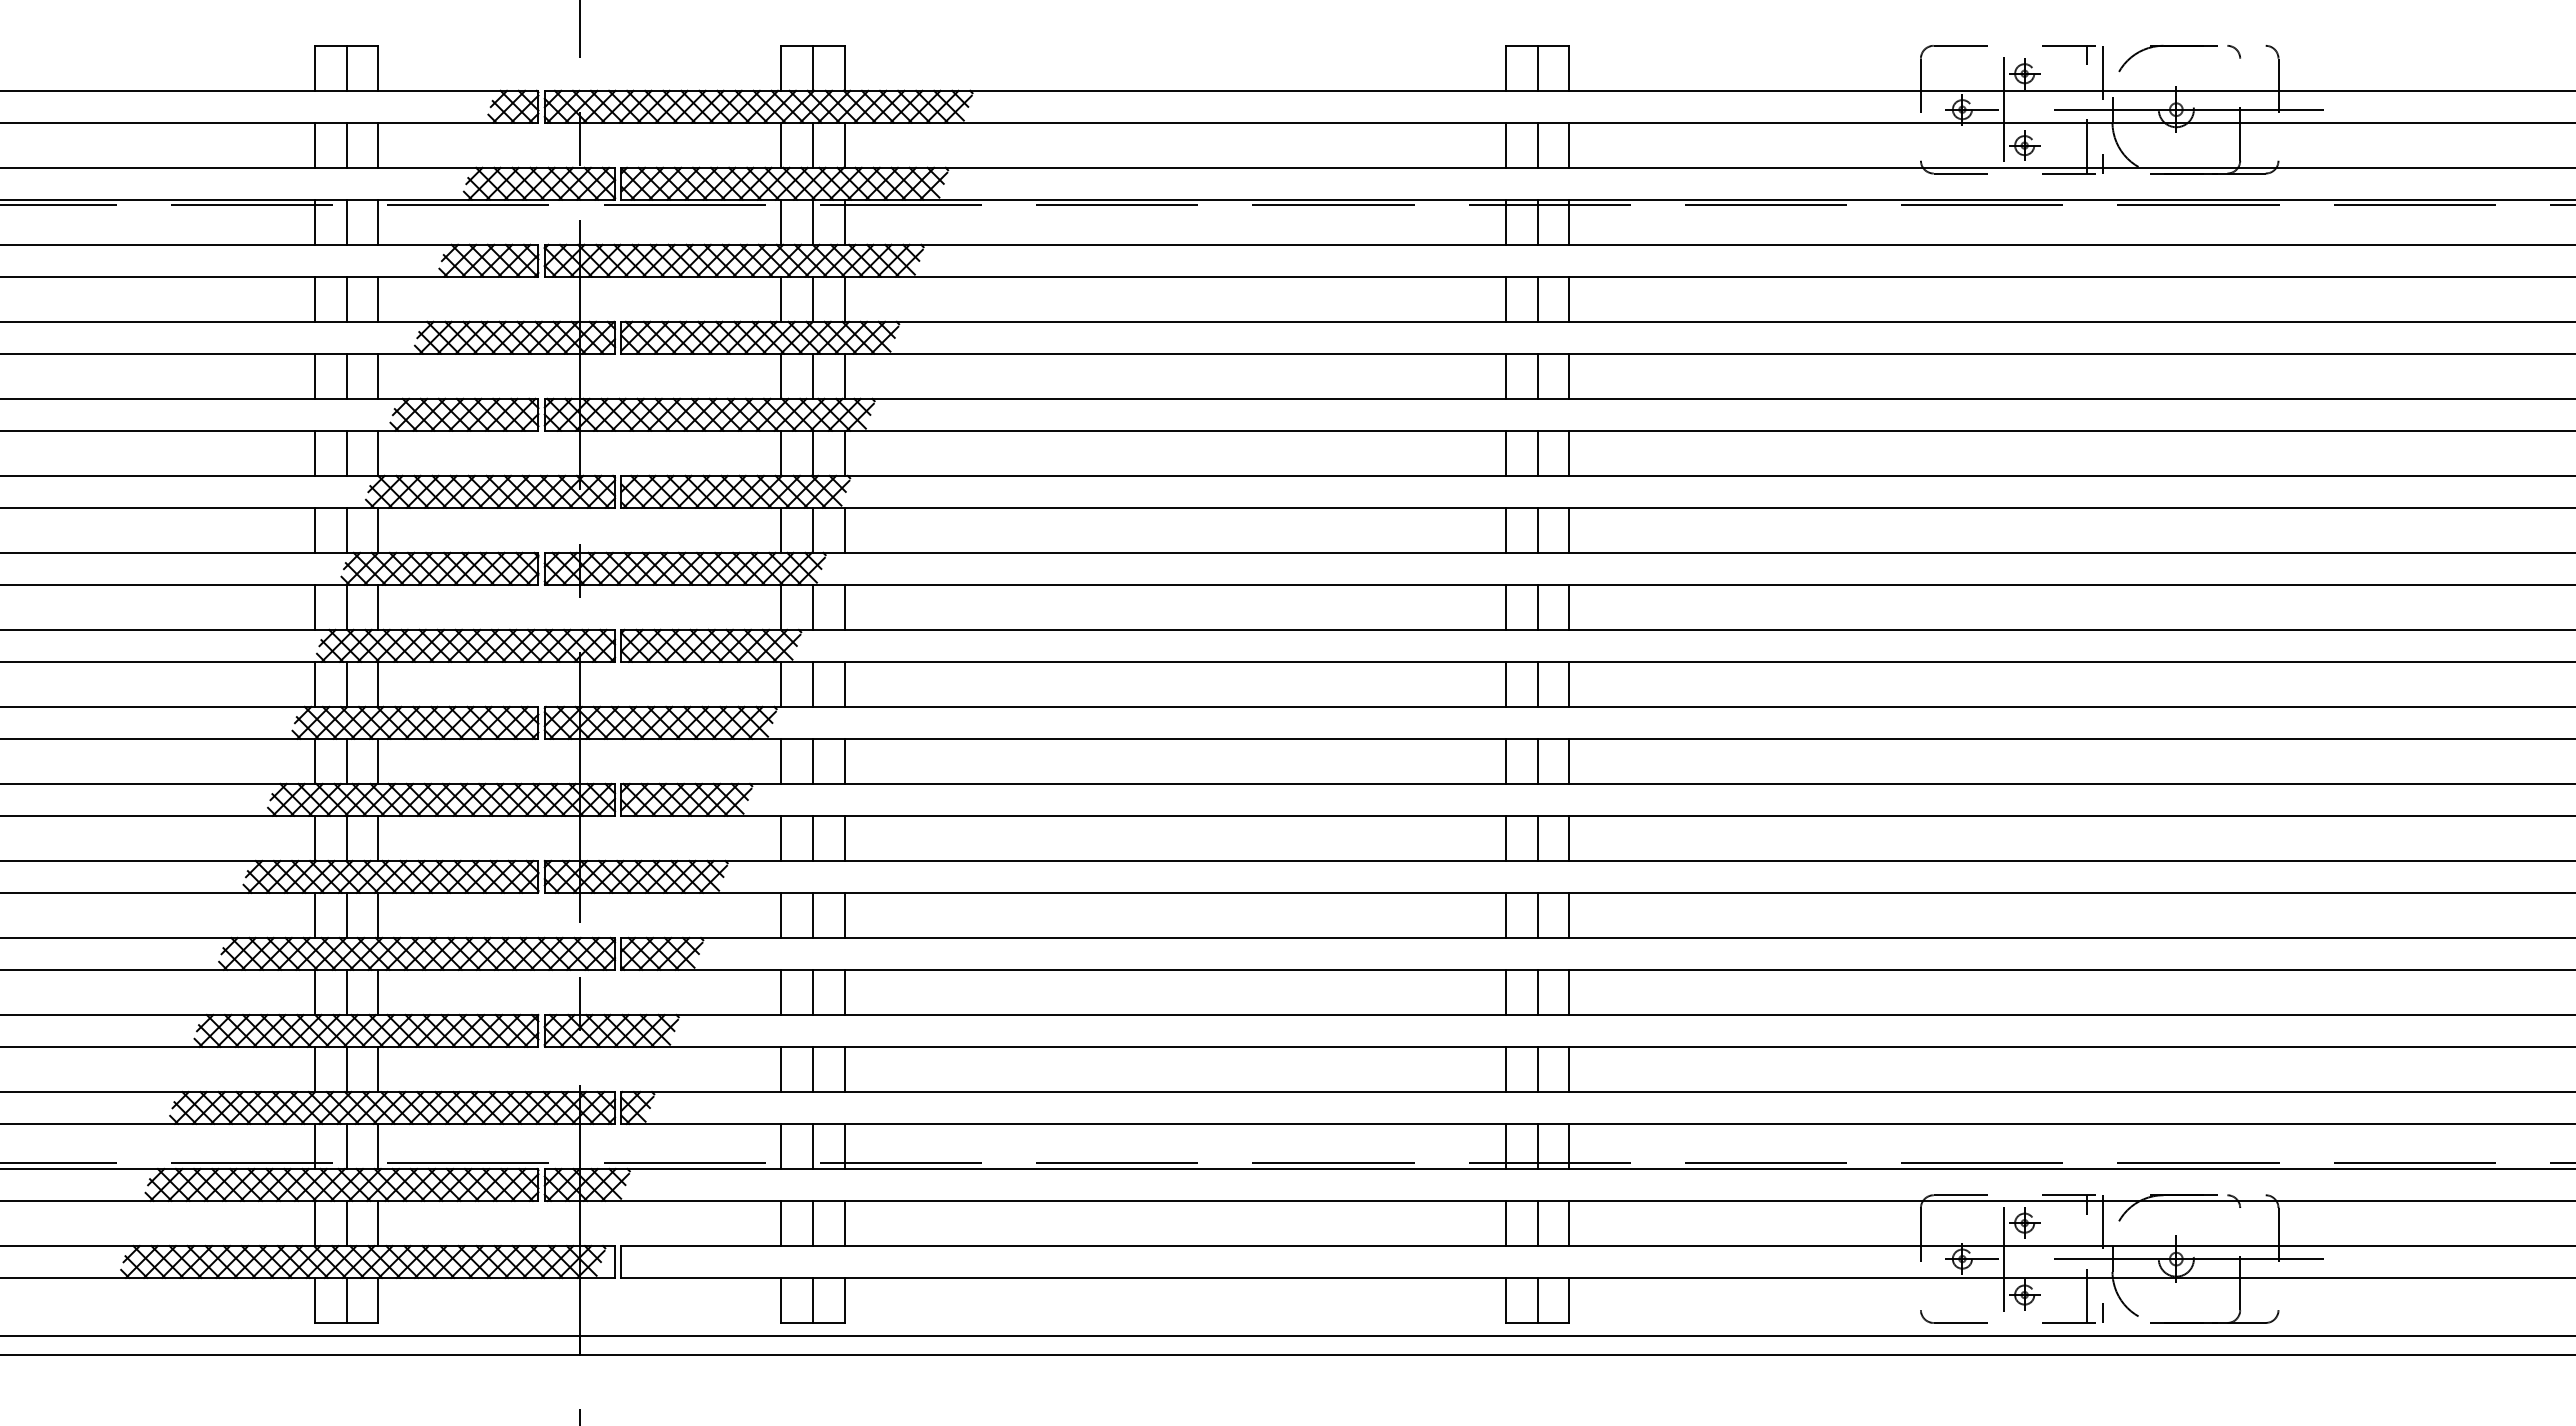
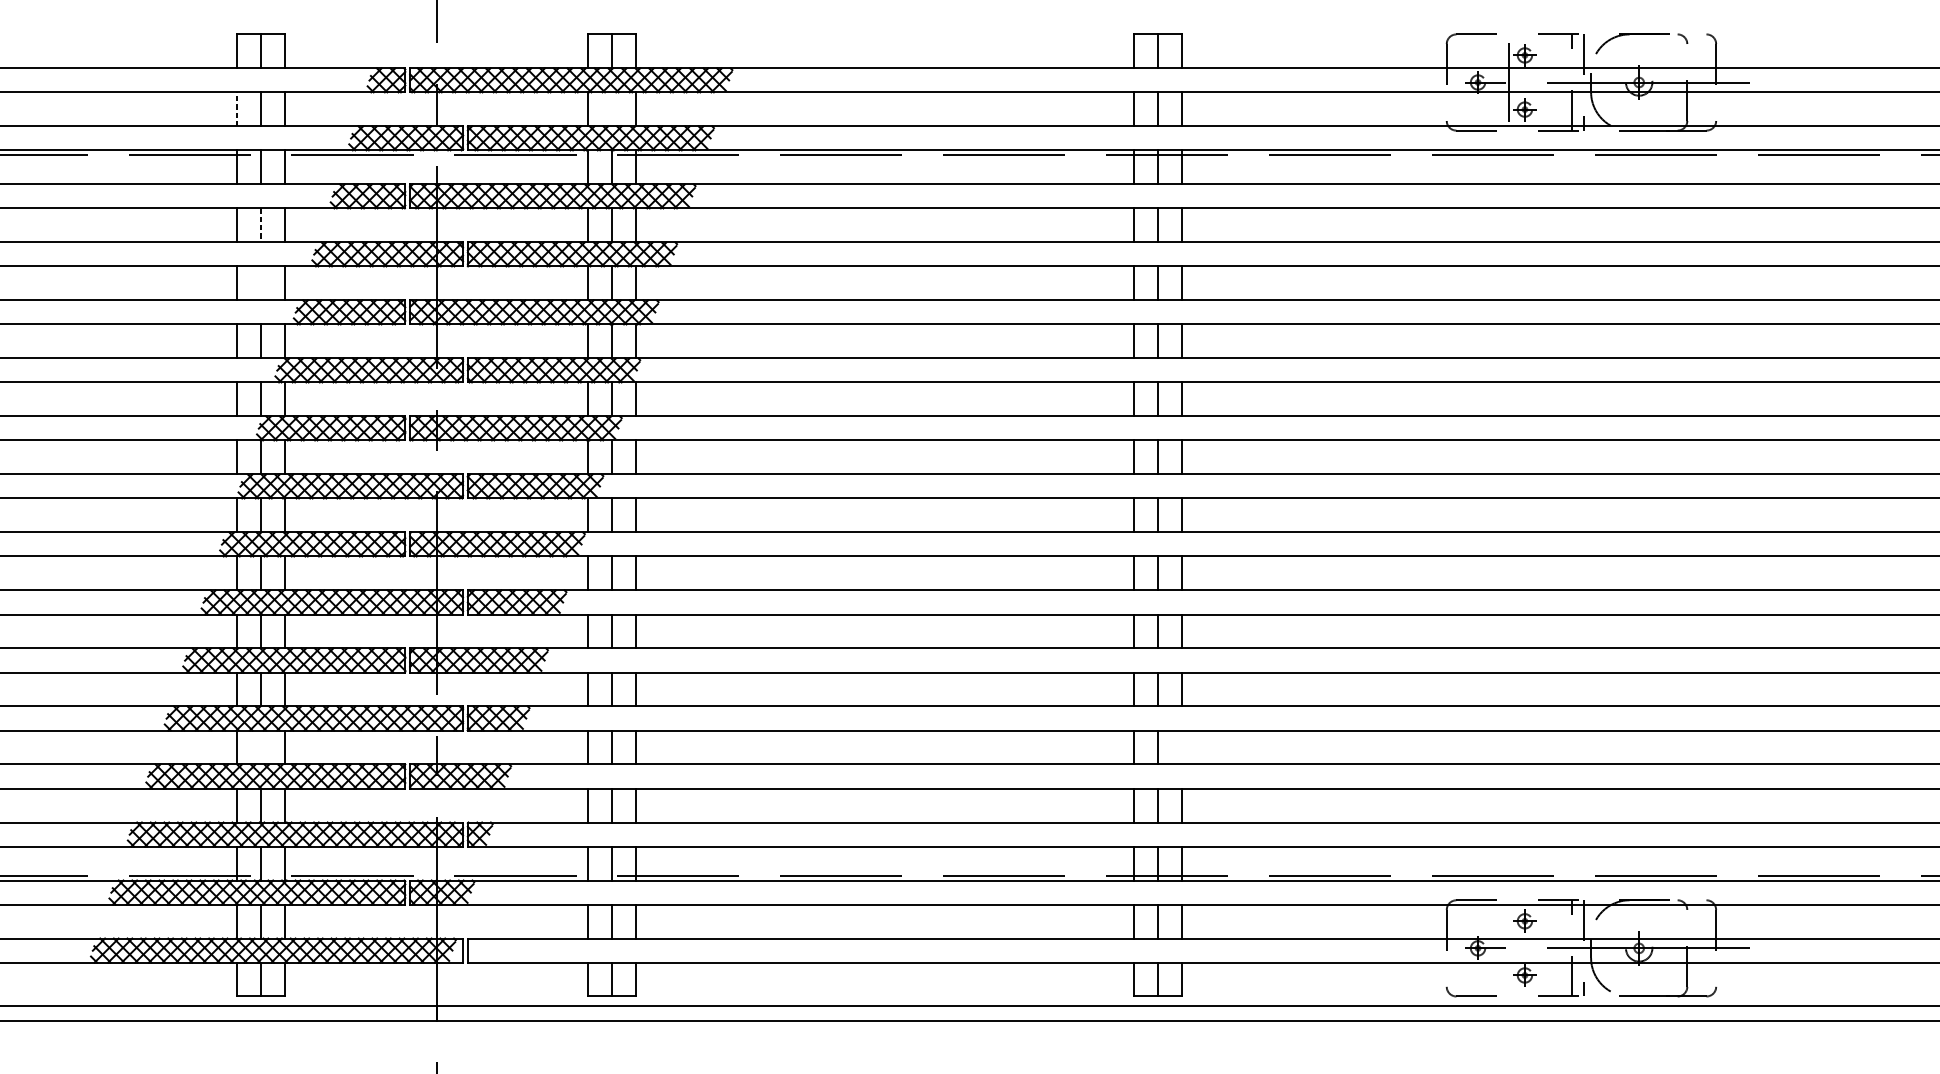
line: (812, 144) -> (611, 108), removed
line: (315, 145) -> (237, 109), solid -> dashed
line: (346, 299) -> (260, 225), solid -> dashed
line: (346, 375) -> (260, 282), removed
line: (346, 991) -> (260, 746), removed
line: (1569, 991) -> (1182, 746), removed
line: (2003, 1258) -> (1508, 947), removed

